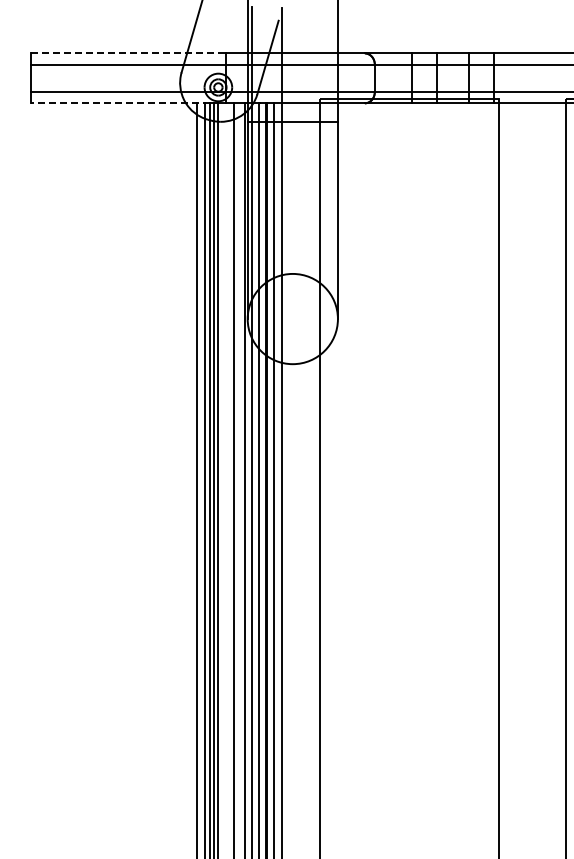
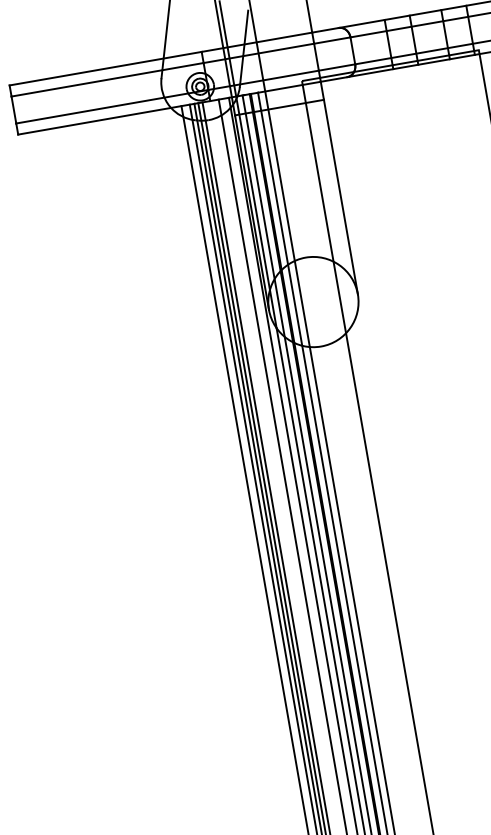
line: (128, 53) -> (105, 68), dashed -> solid
line: (119, 103) -> (105, 119), dashed -> solid

